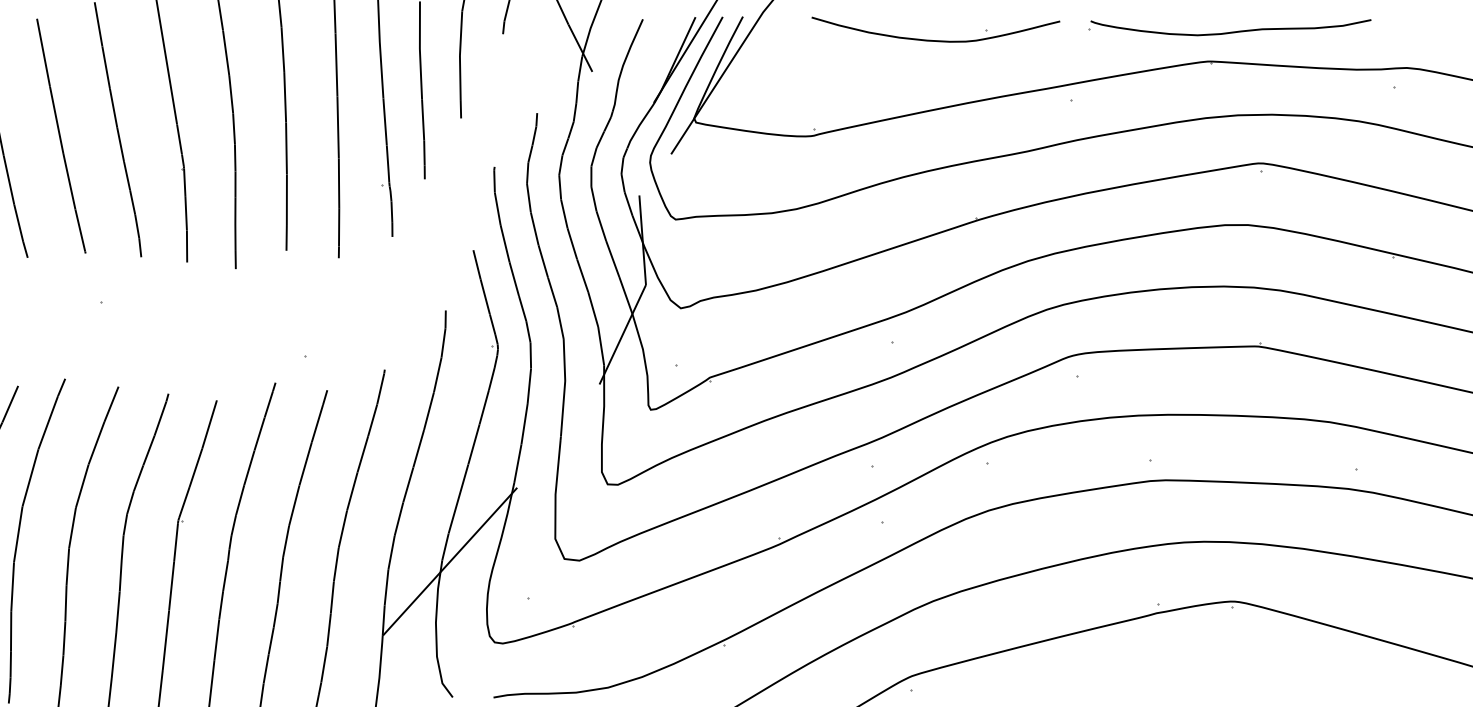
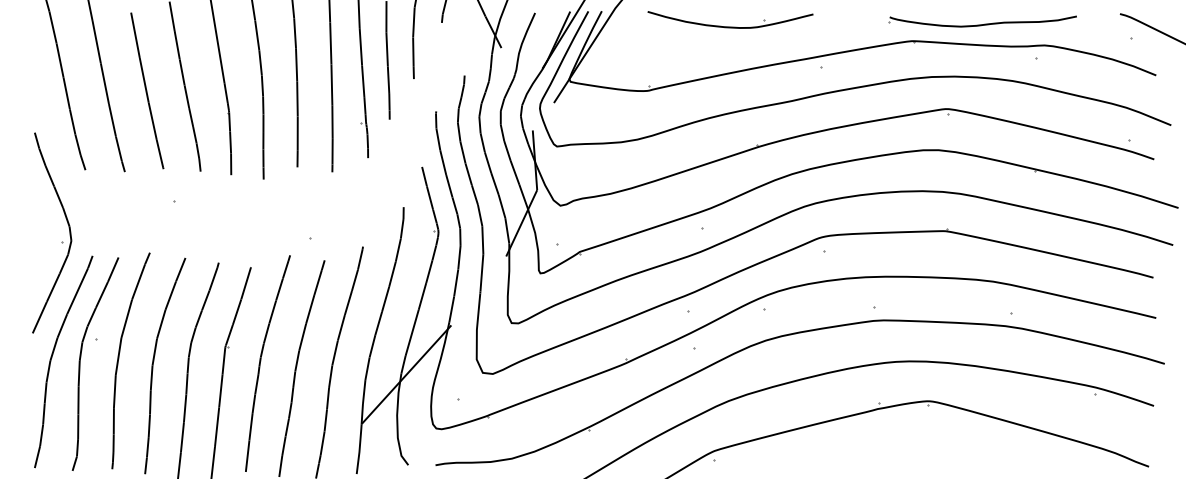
part: (1229, 27) -> (982, 21), moved

